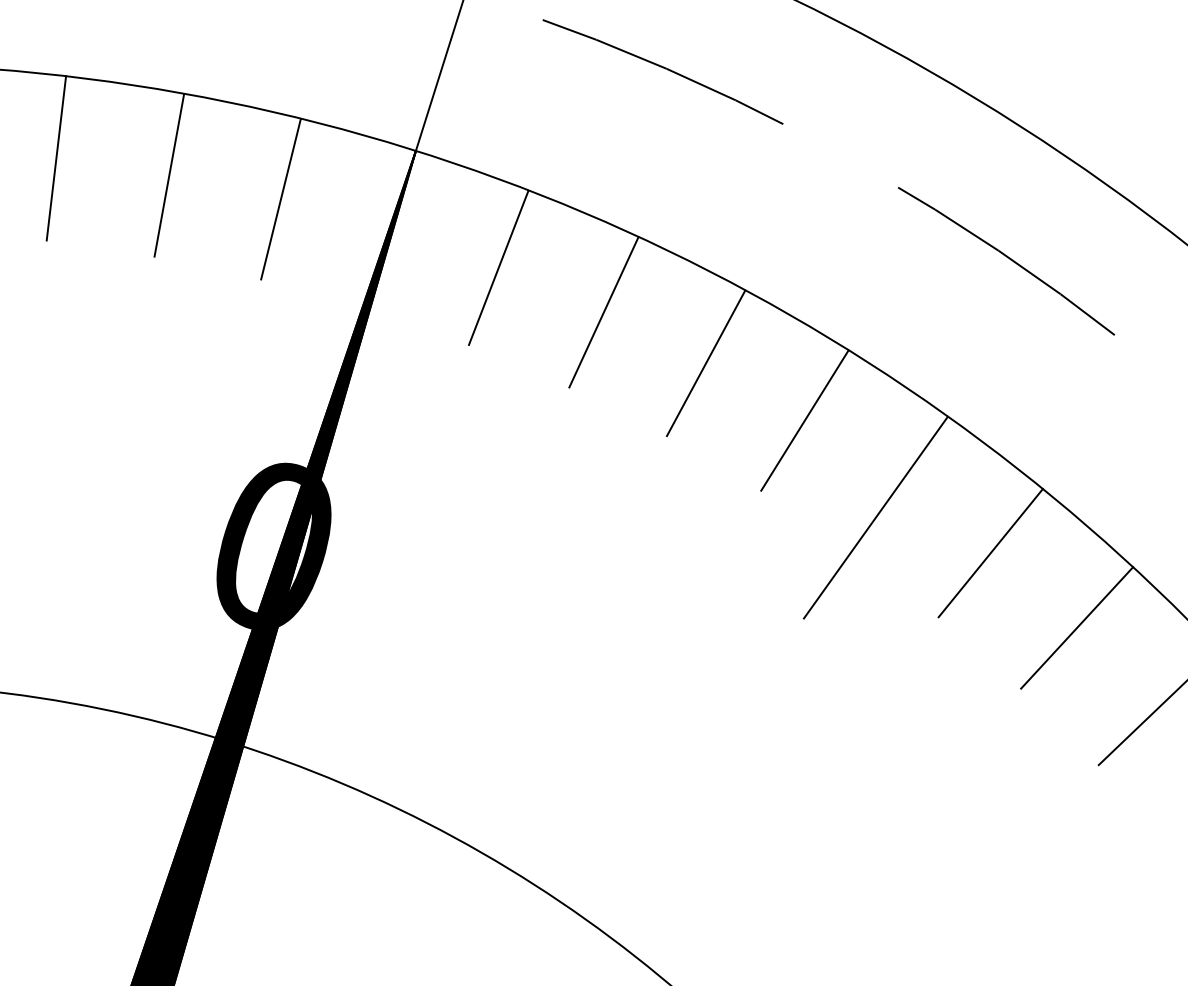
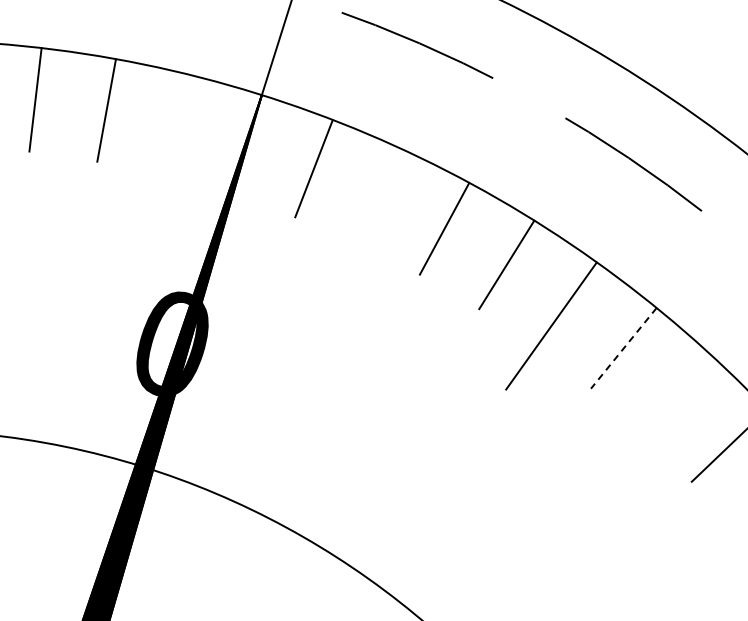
line: (280, 199) -> (176, 125), removed
line: (602, 311) -> (379, 196), removed
line: (990, 553) -> (623, 348), solid -> dashed
line: (1076, 628) -> (677, 395), removed

